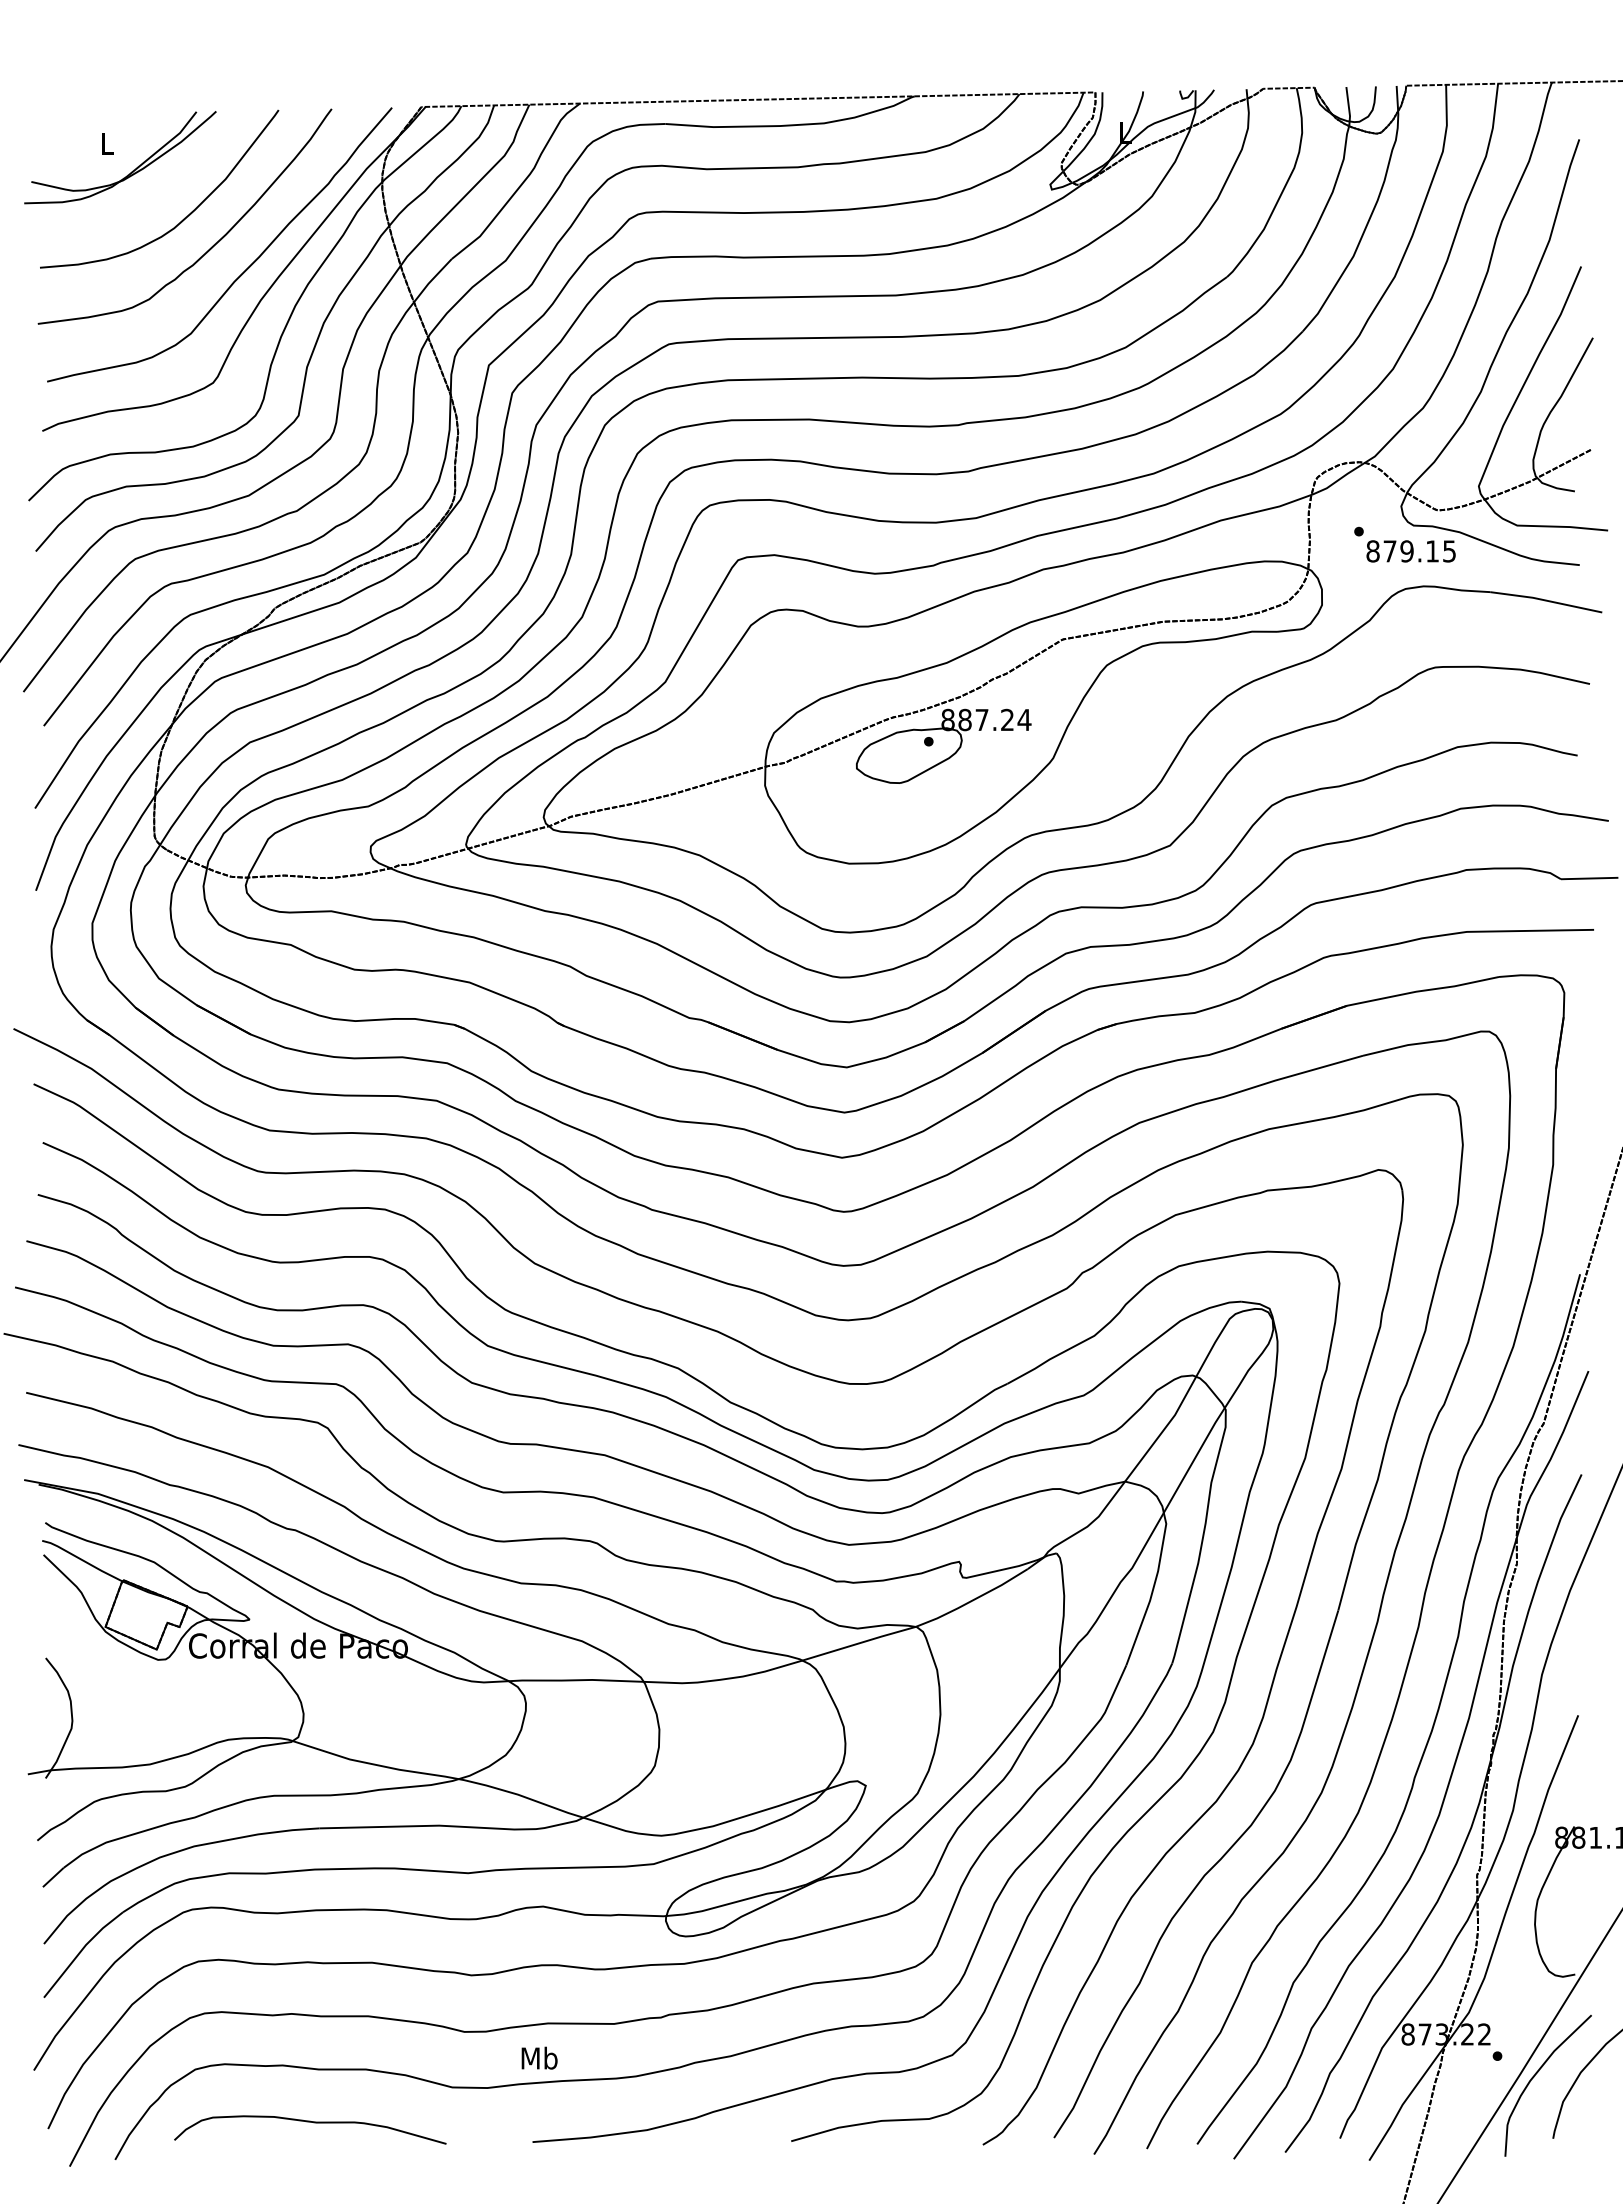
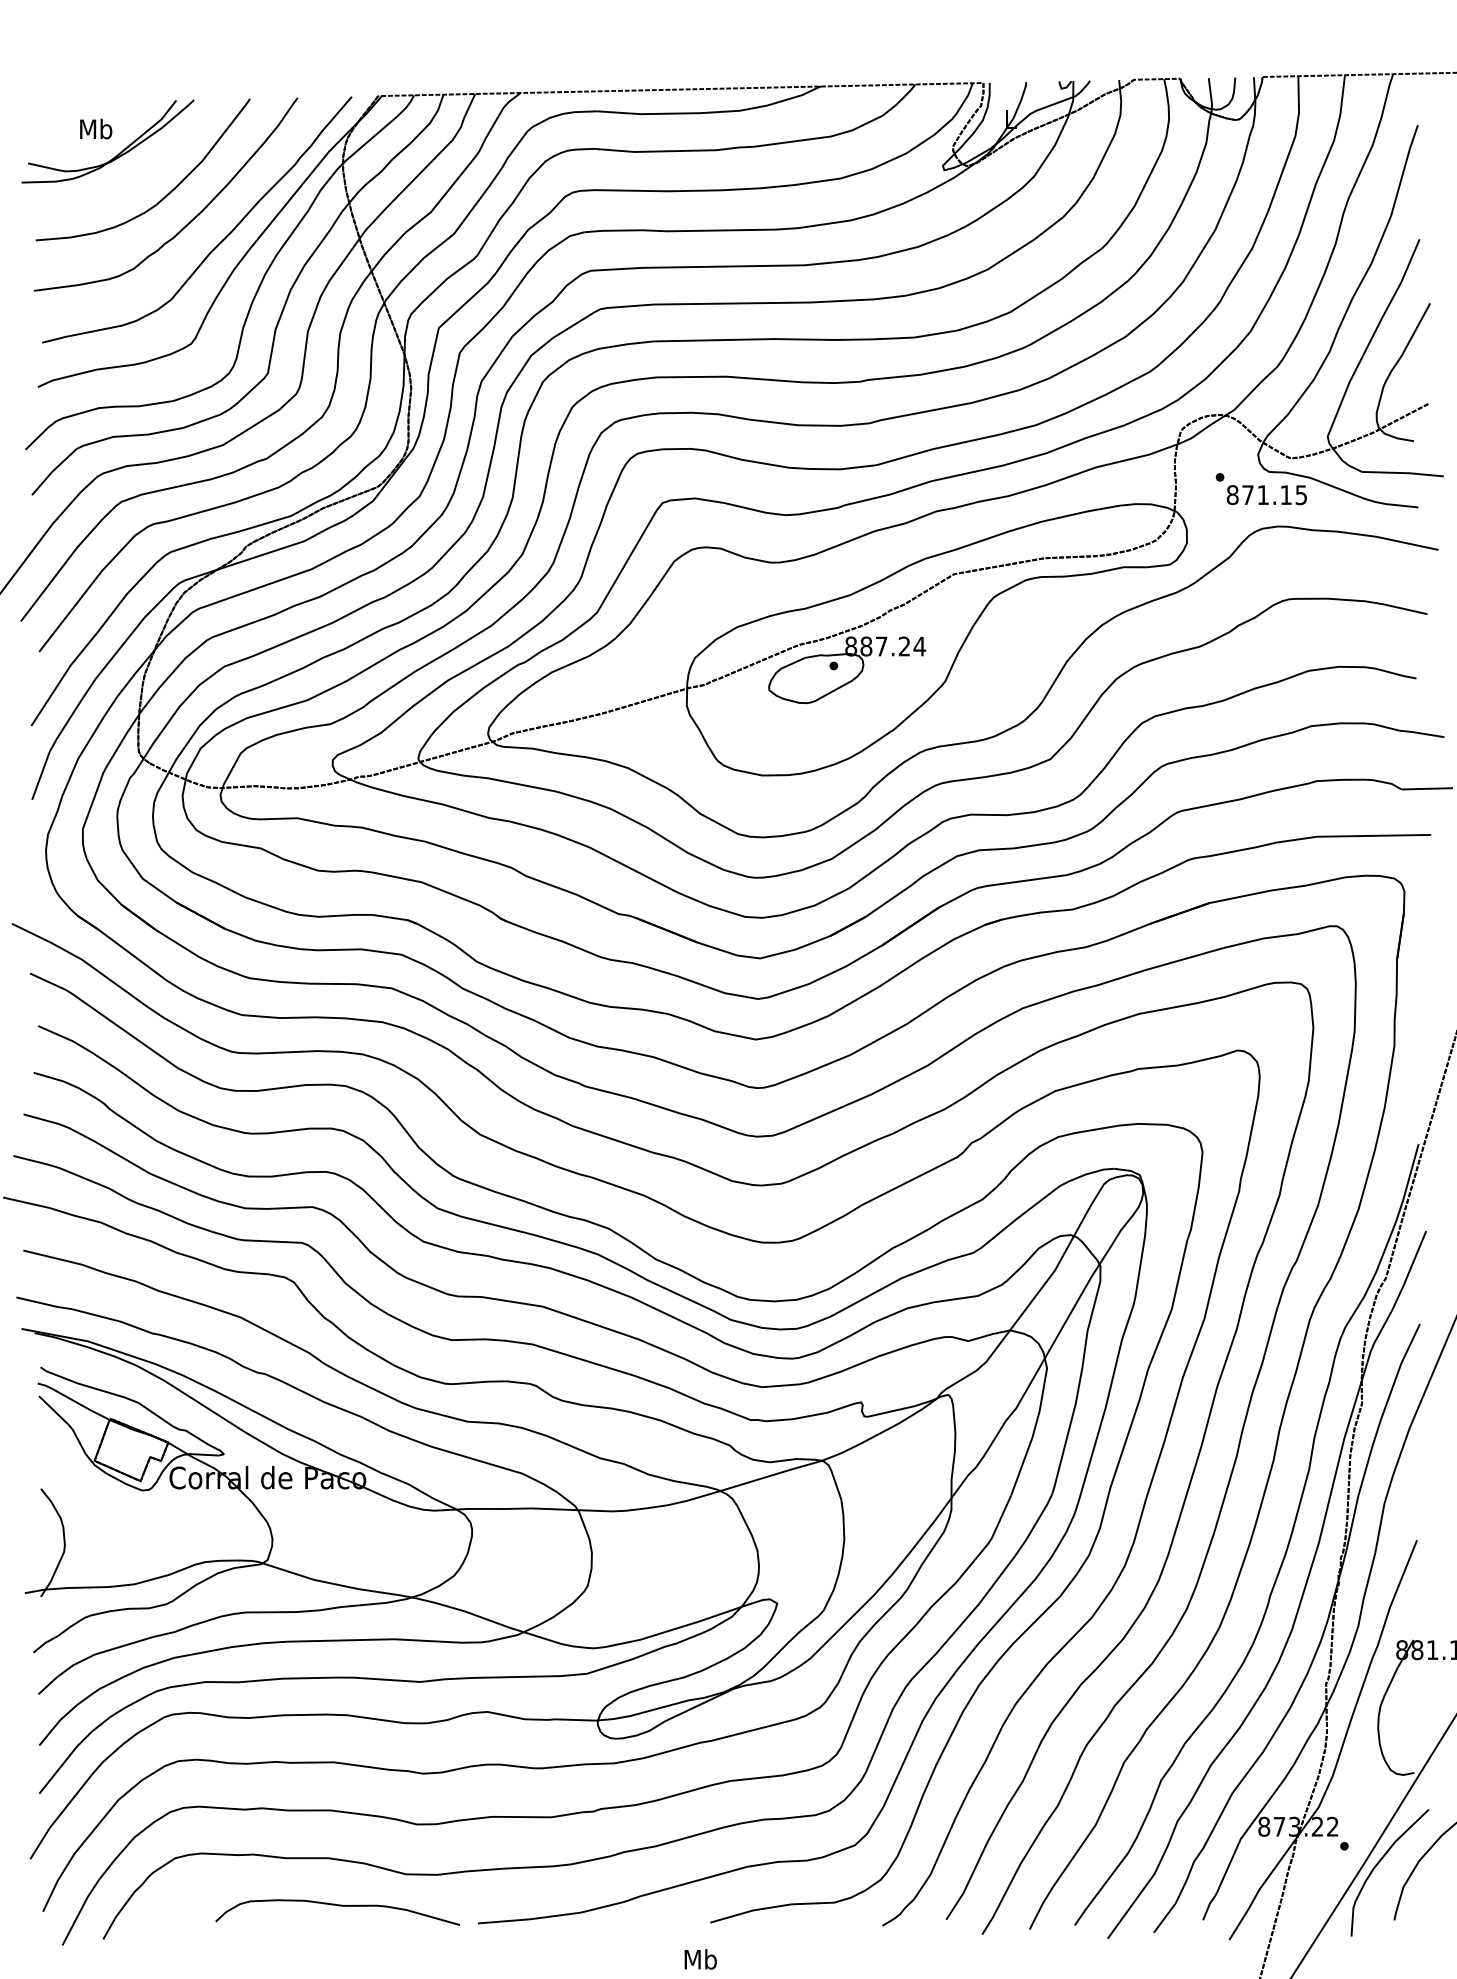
text: (107, 143) -> (96, 128), L -> Mb
text: (1406, 551) -> (1262, 495), 879.15 -> 871.15
text: (539, 2057) -> (700, 1958), moved
curve: (313, 2123) -> (340, 1906), moved

